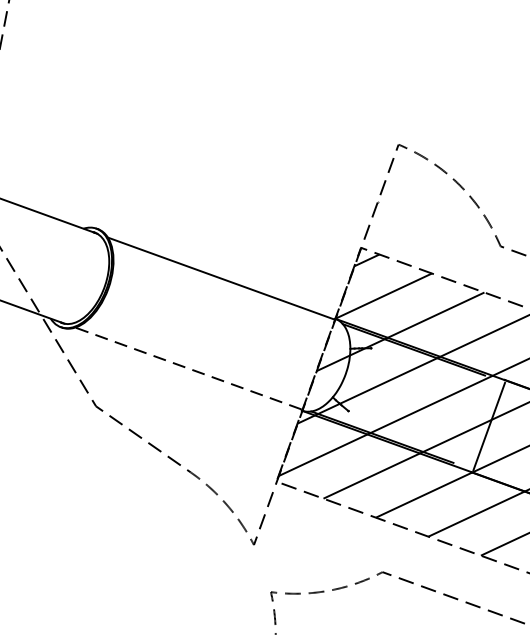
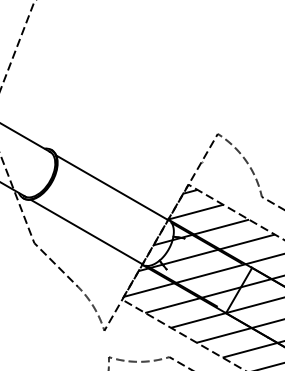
line: (188, 367) -> (86, 231), dashed -> solid

